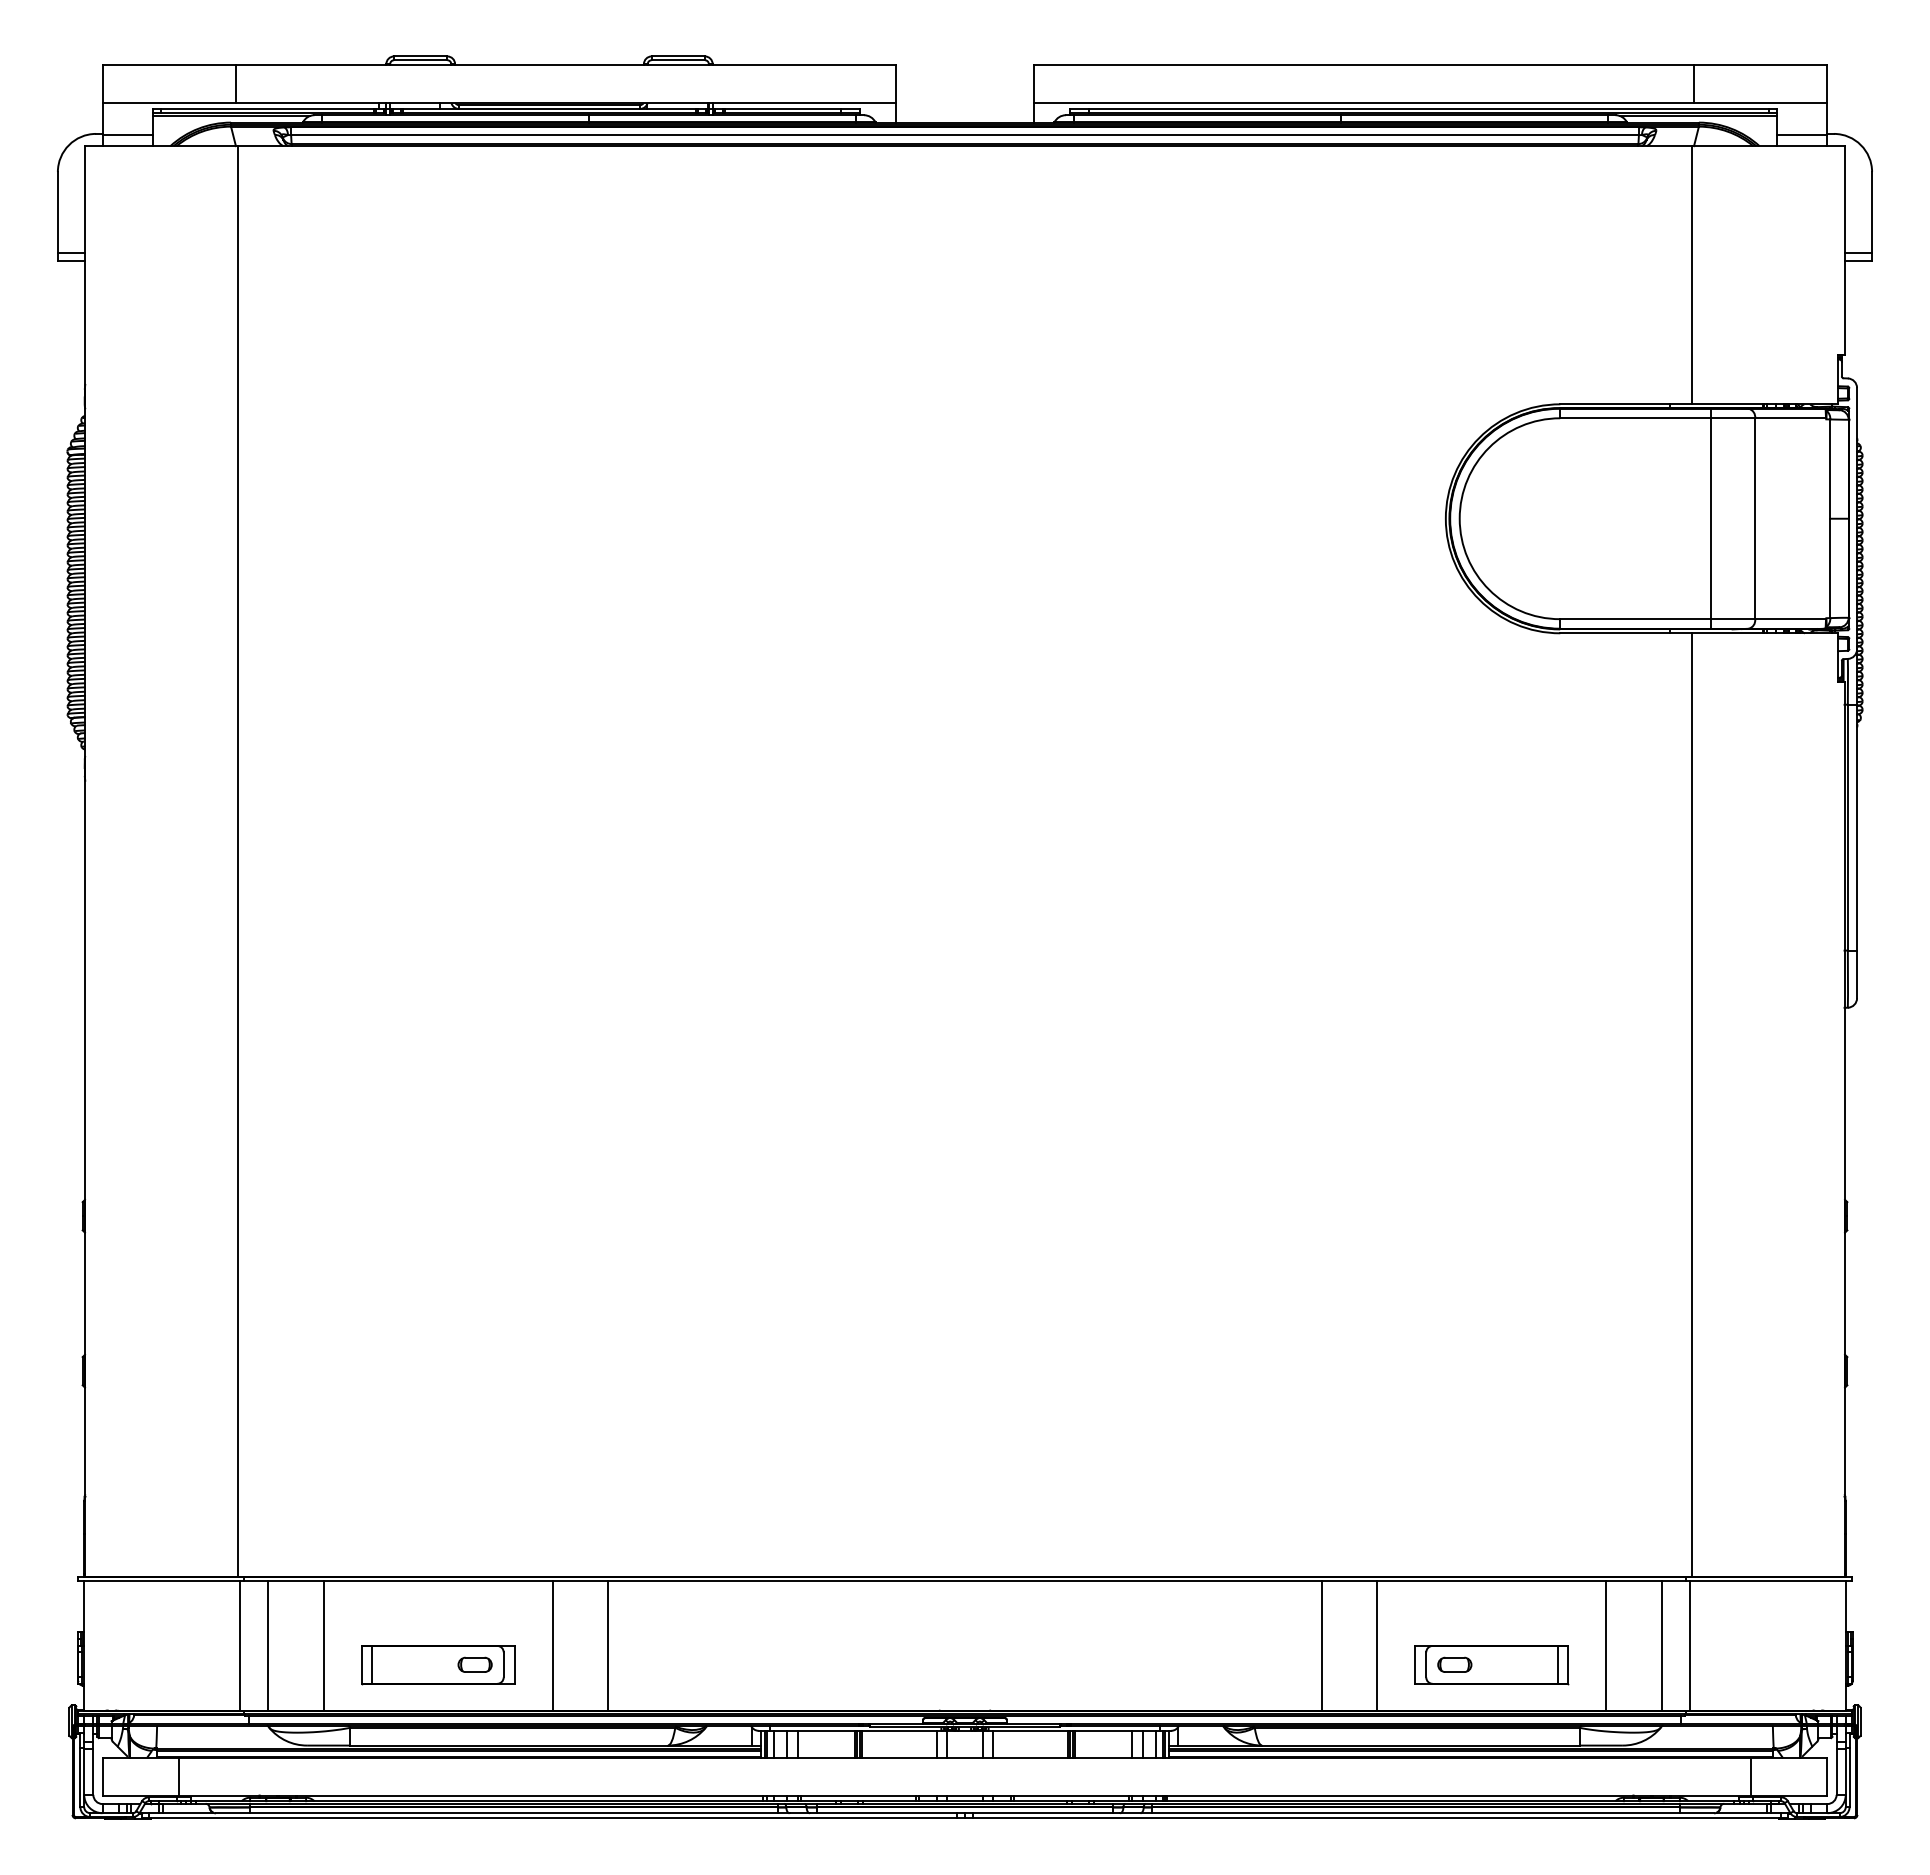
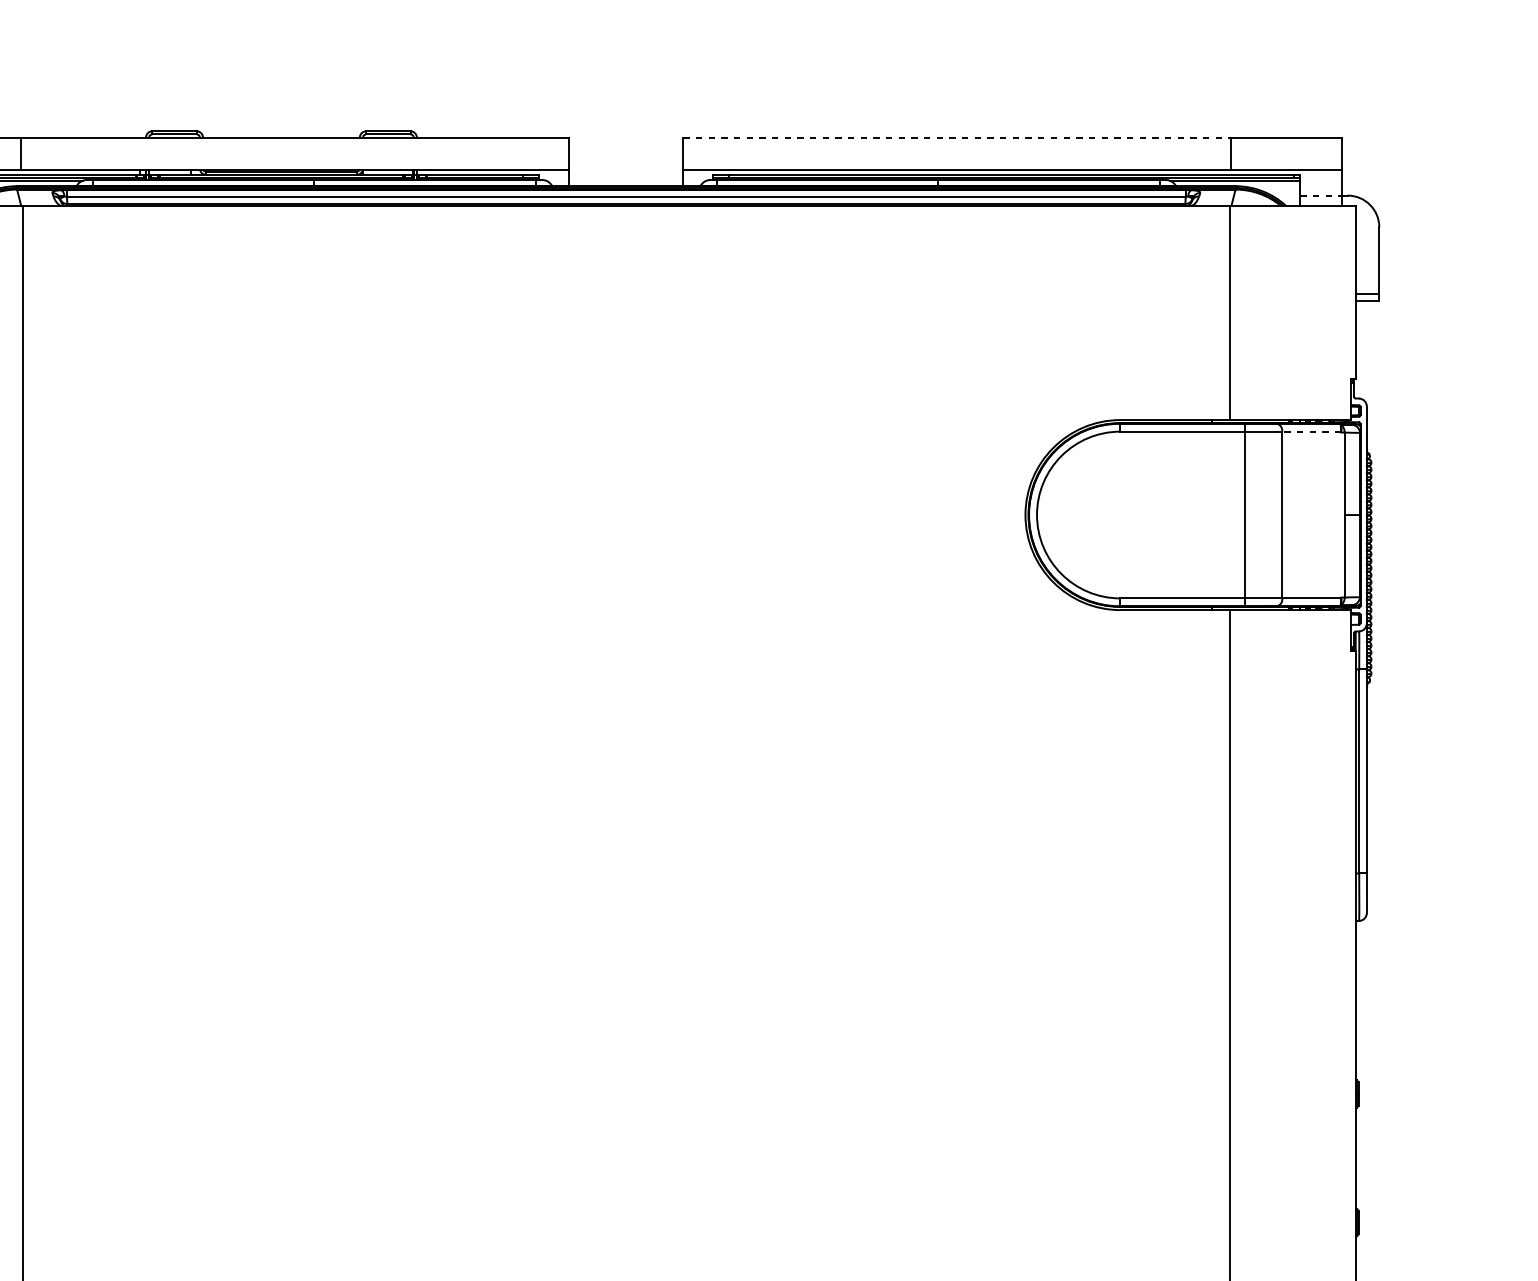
line: (1364, 65) -> (957, 138), solid -> dashed
line: (1802, 134) -> (1321, 196), solid -> dashed
line: (1790, 418) -> (1311, 431), solid -> dashed

